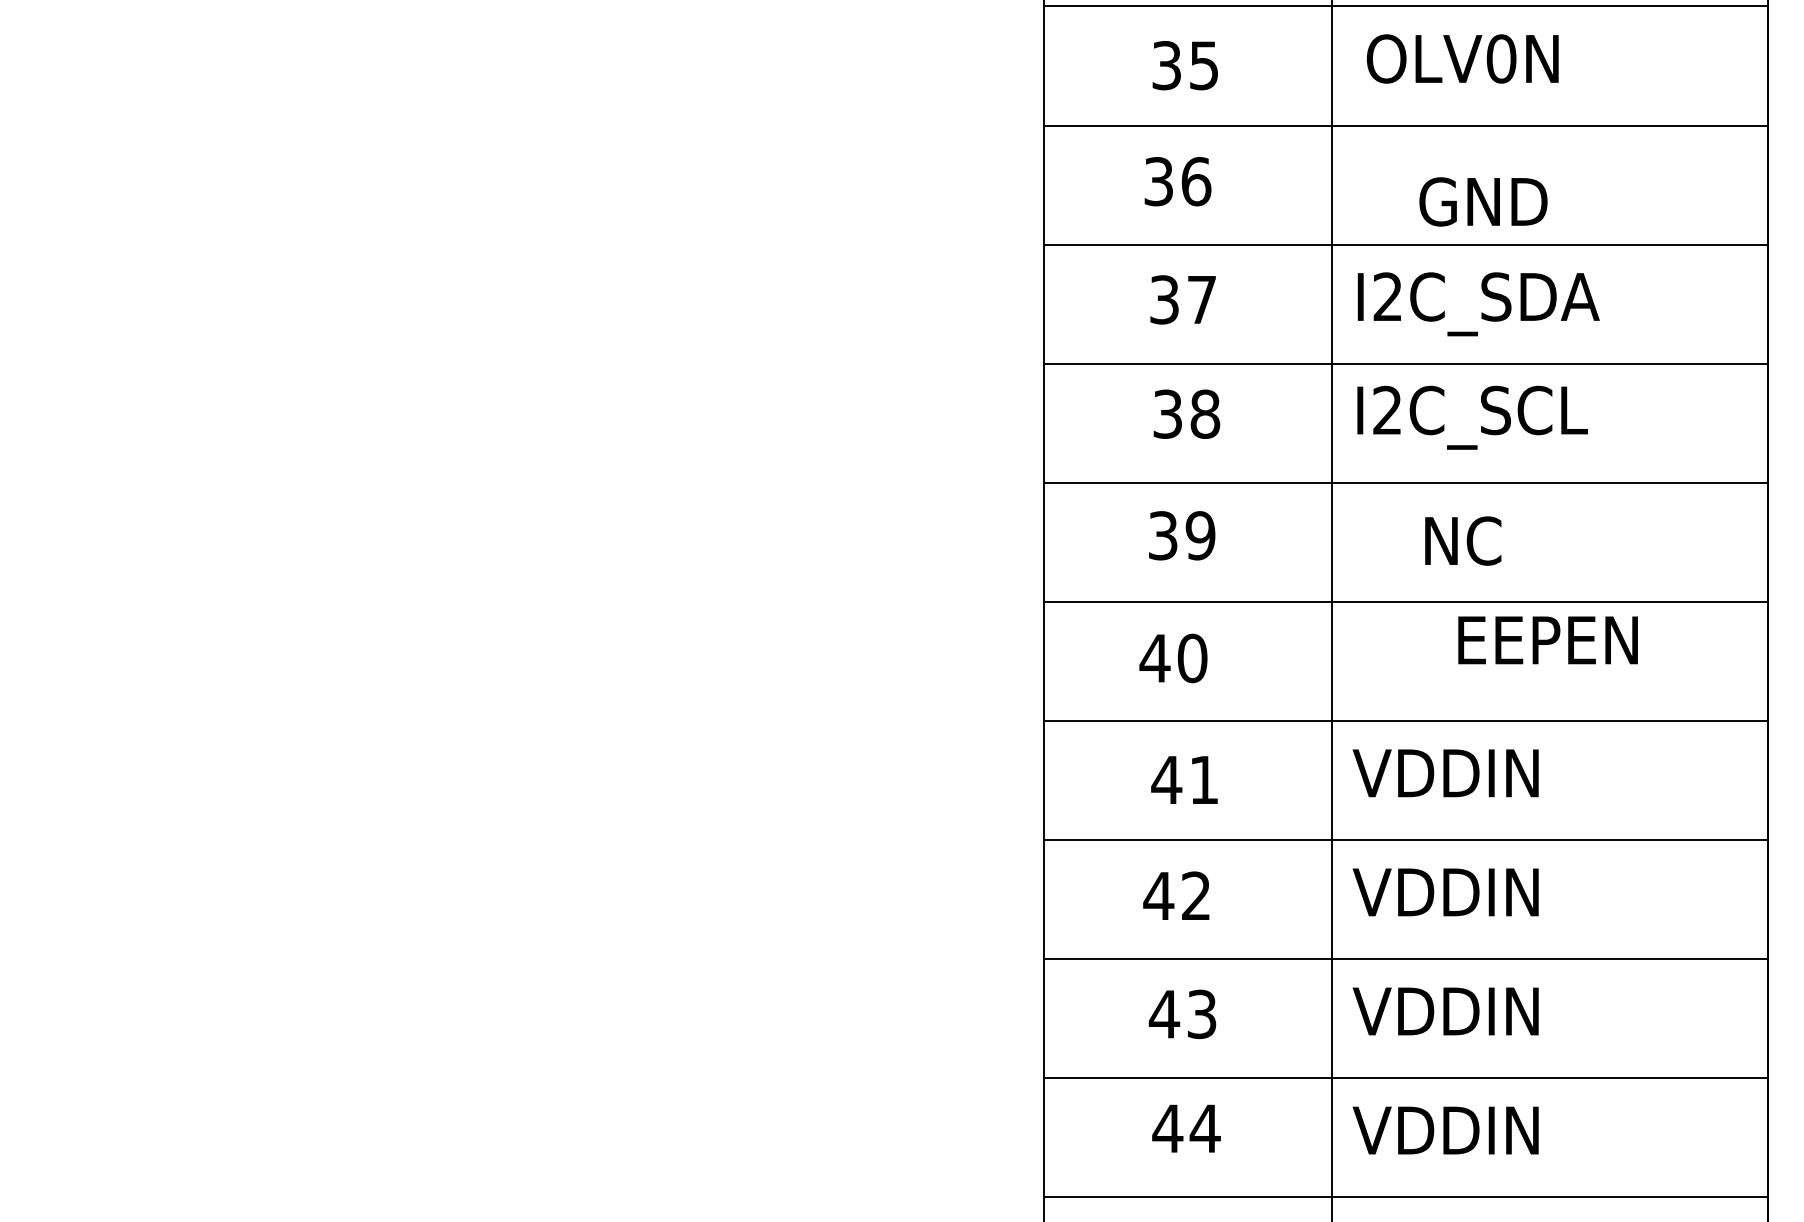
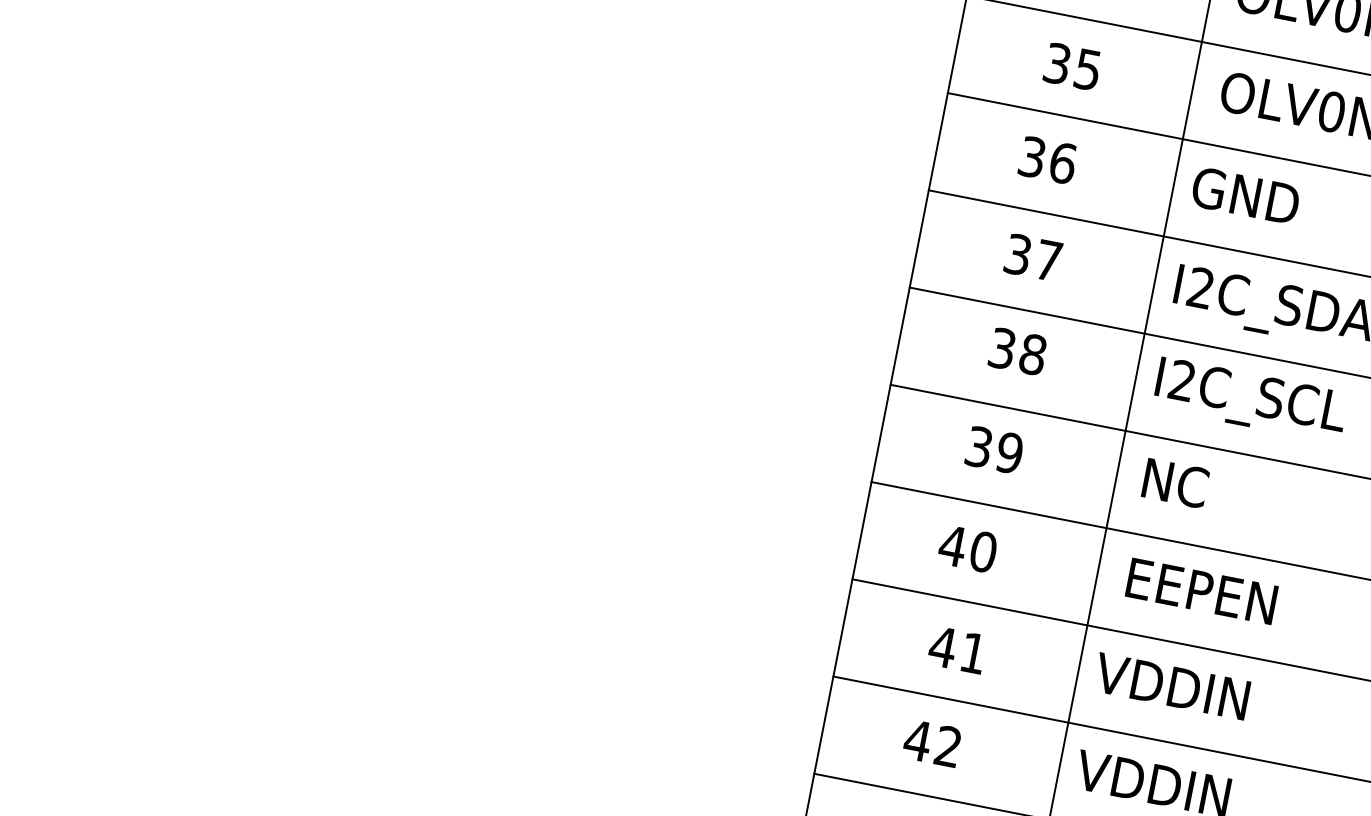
text: (1483, 201) -> (1245, 195), moved
text: (1463, 540) -> (1175, 482), moved
text: (1547, 640) -> (1201, 591), moved

